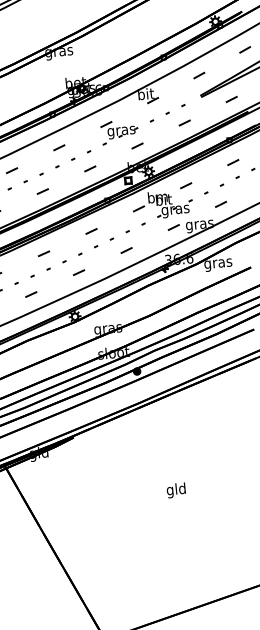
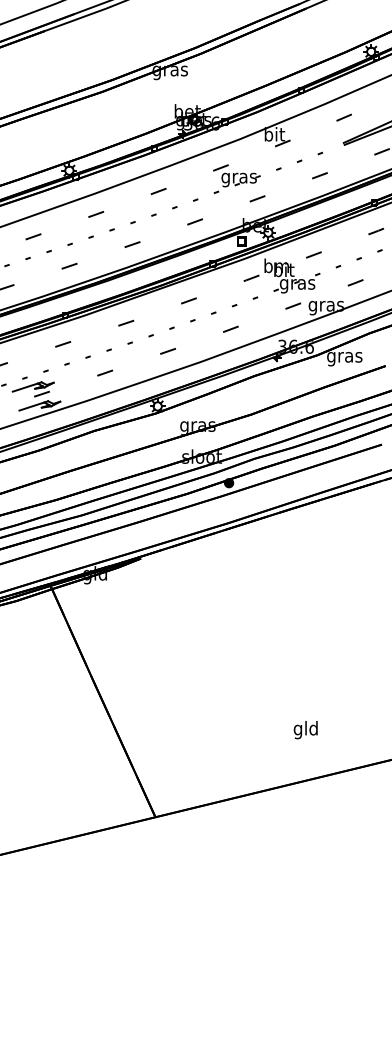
text: (176, 490) -> (305, 730), moved

